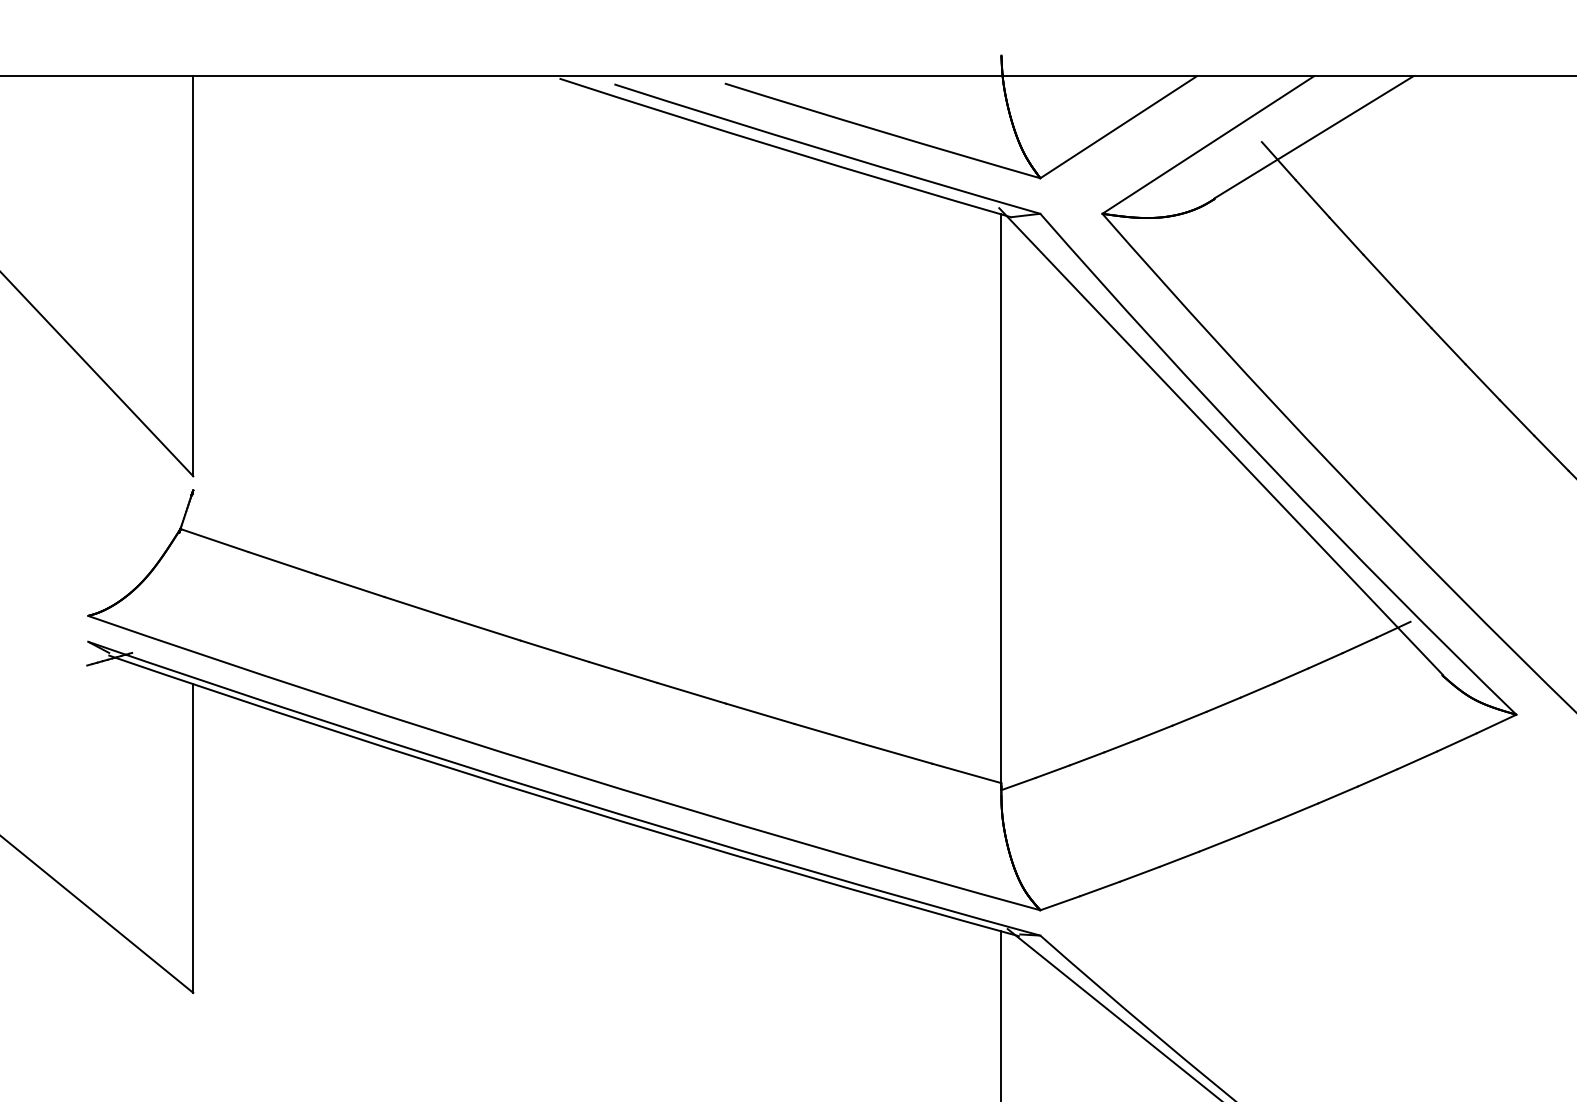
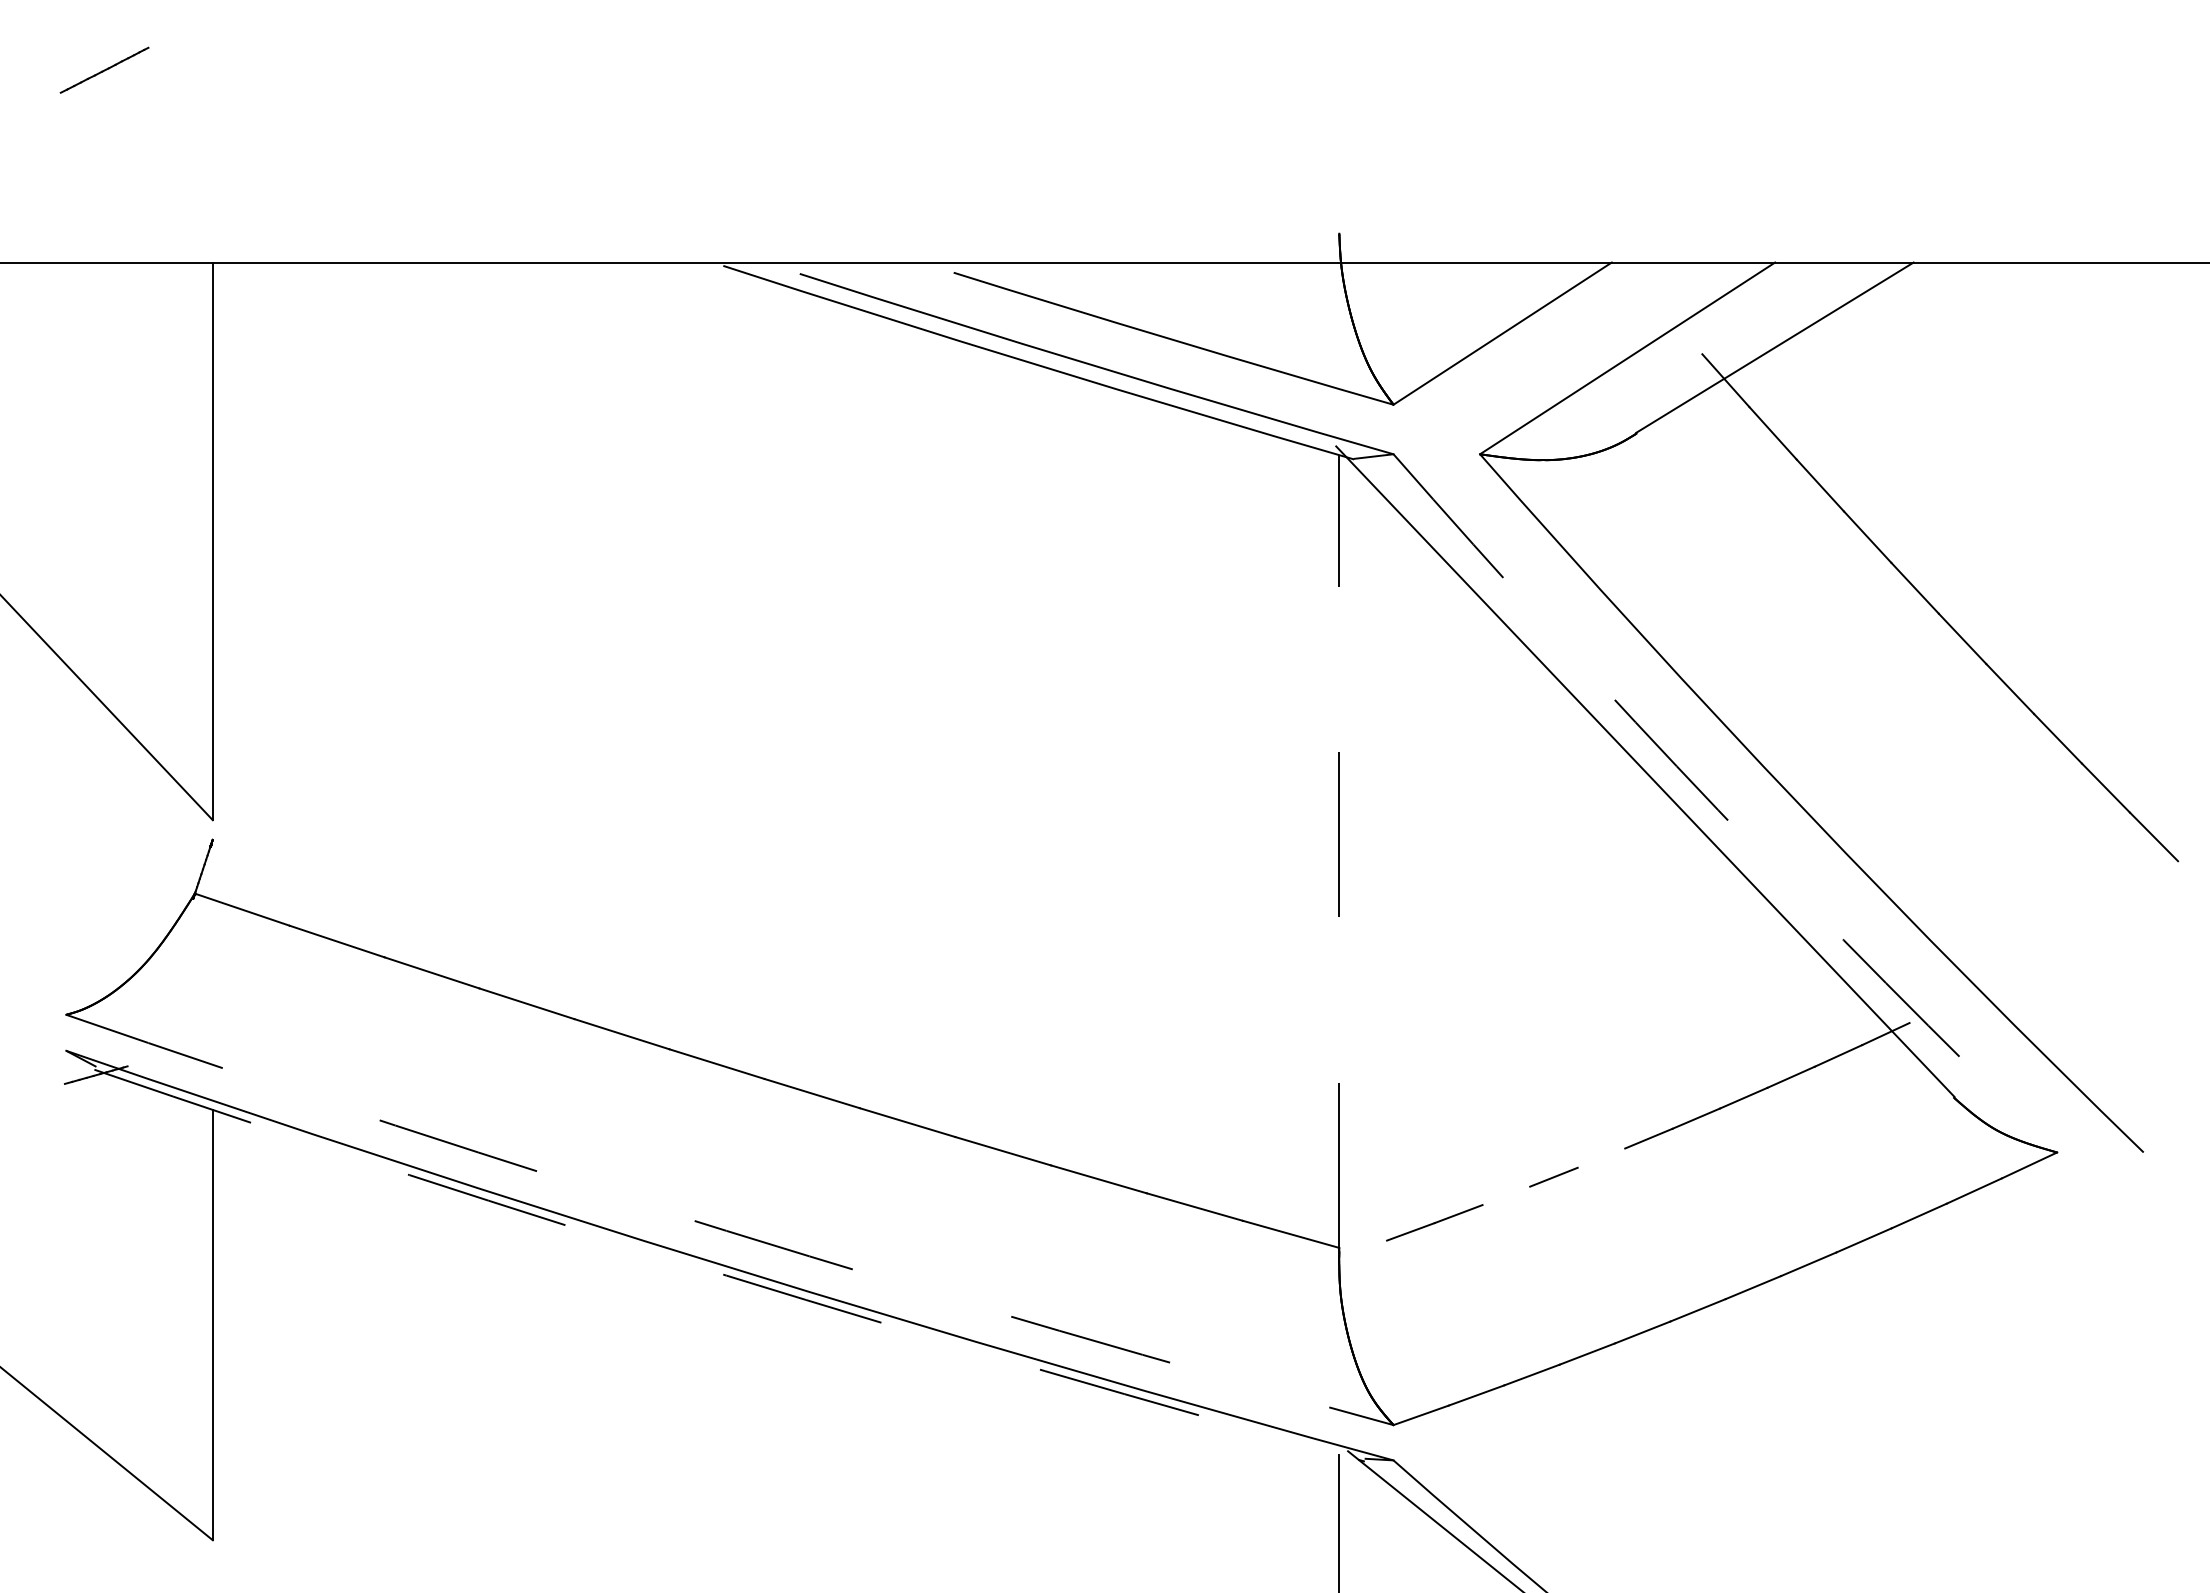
arc: (1273, 469) -> (1718, 810), solid -> dashed
line: (1001, 498) -> (1339, 851), solid -> dashed
line: (1189, 718) -> (1601, 1157), removed
line: (1121, 745) -> (1506, 1195), removed
arc: (561, 770) -> (726, 1230), solid -> dashed
line: (1018, 783) -> (1363, 1248), removed
arc: (561, 802) -> (726, 1275), solid -> dashed

